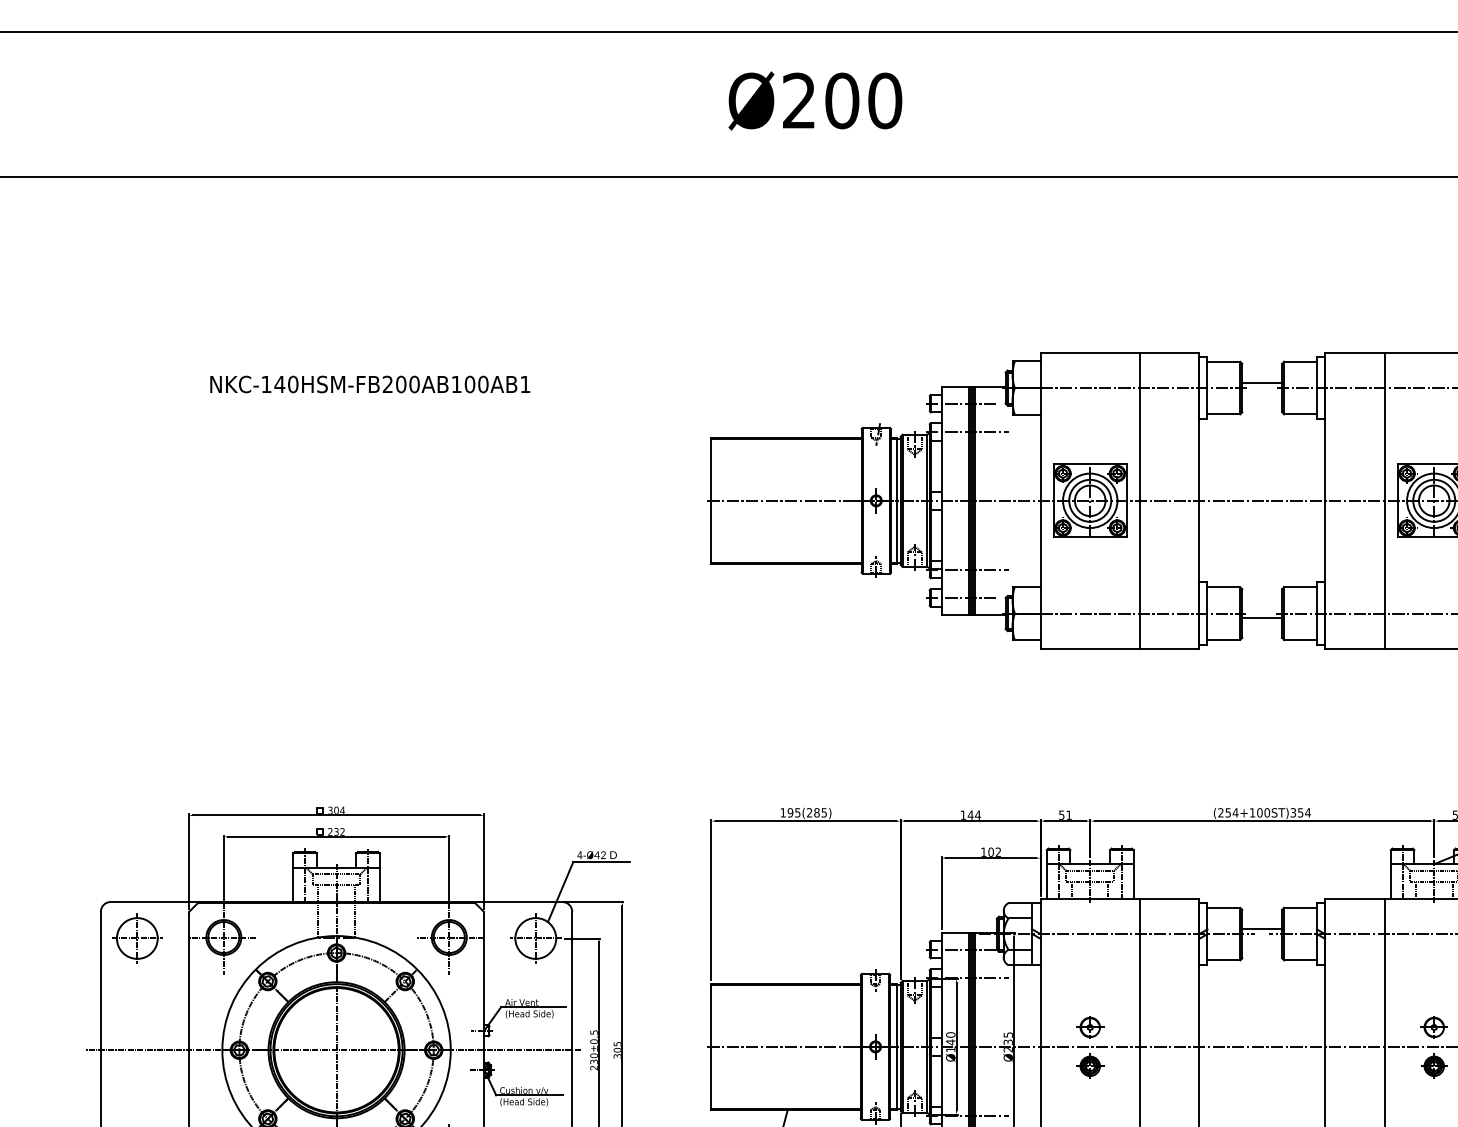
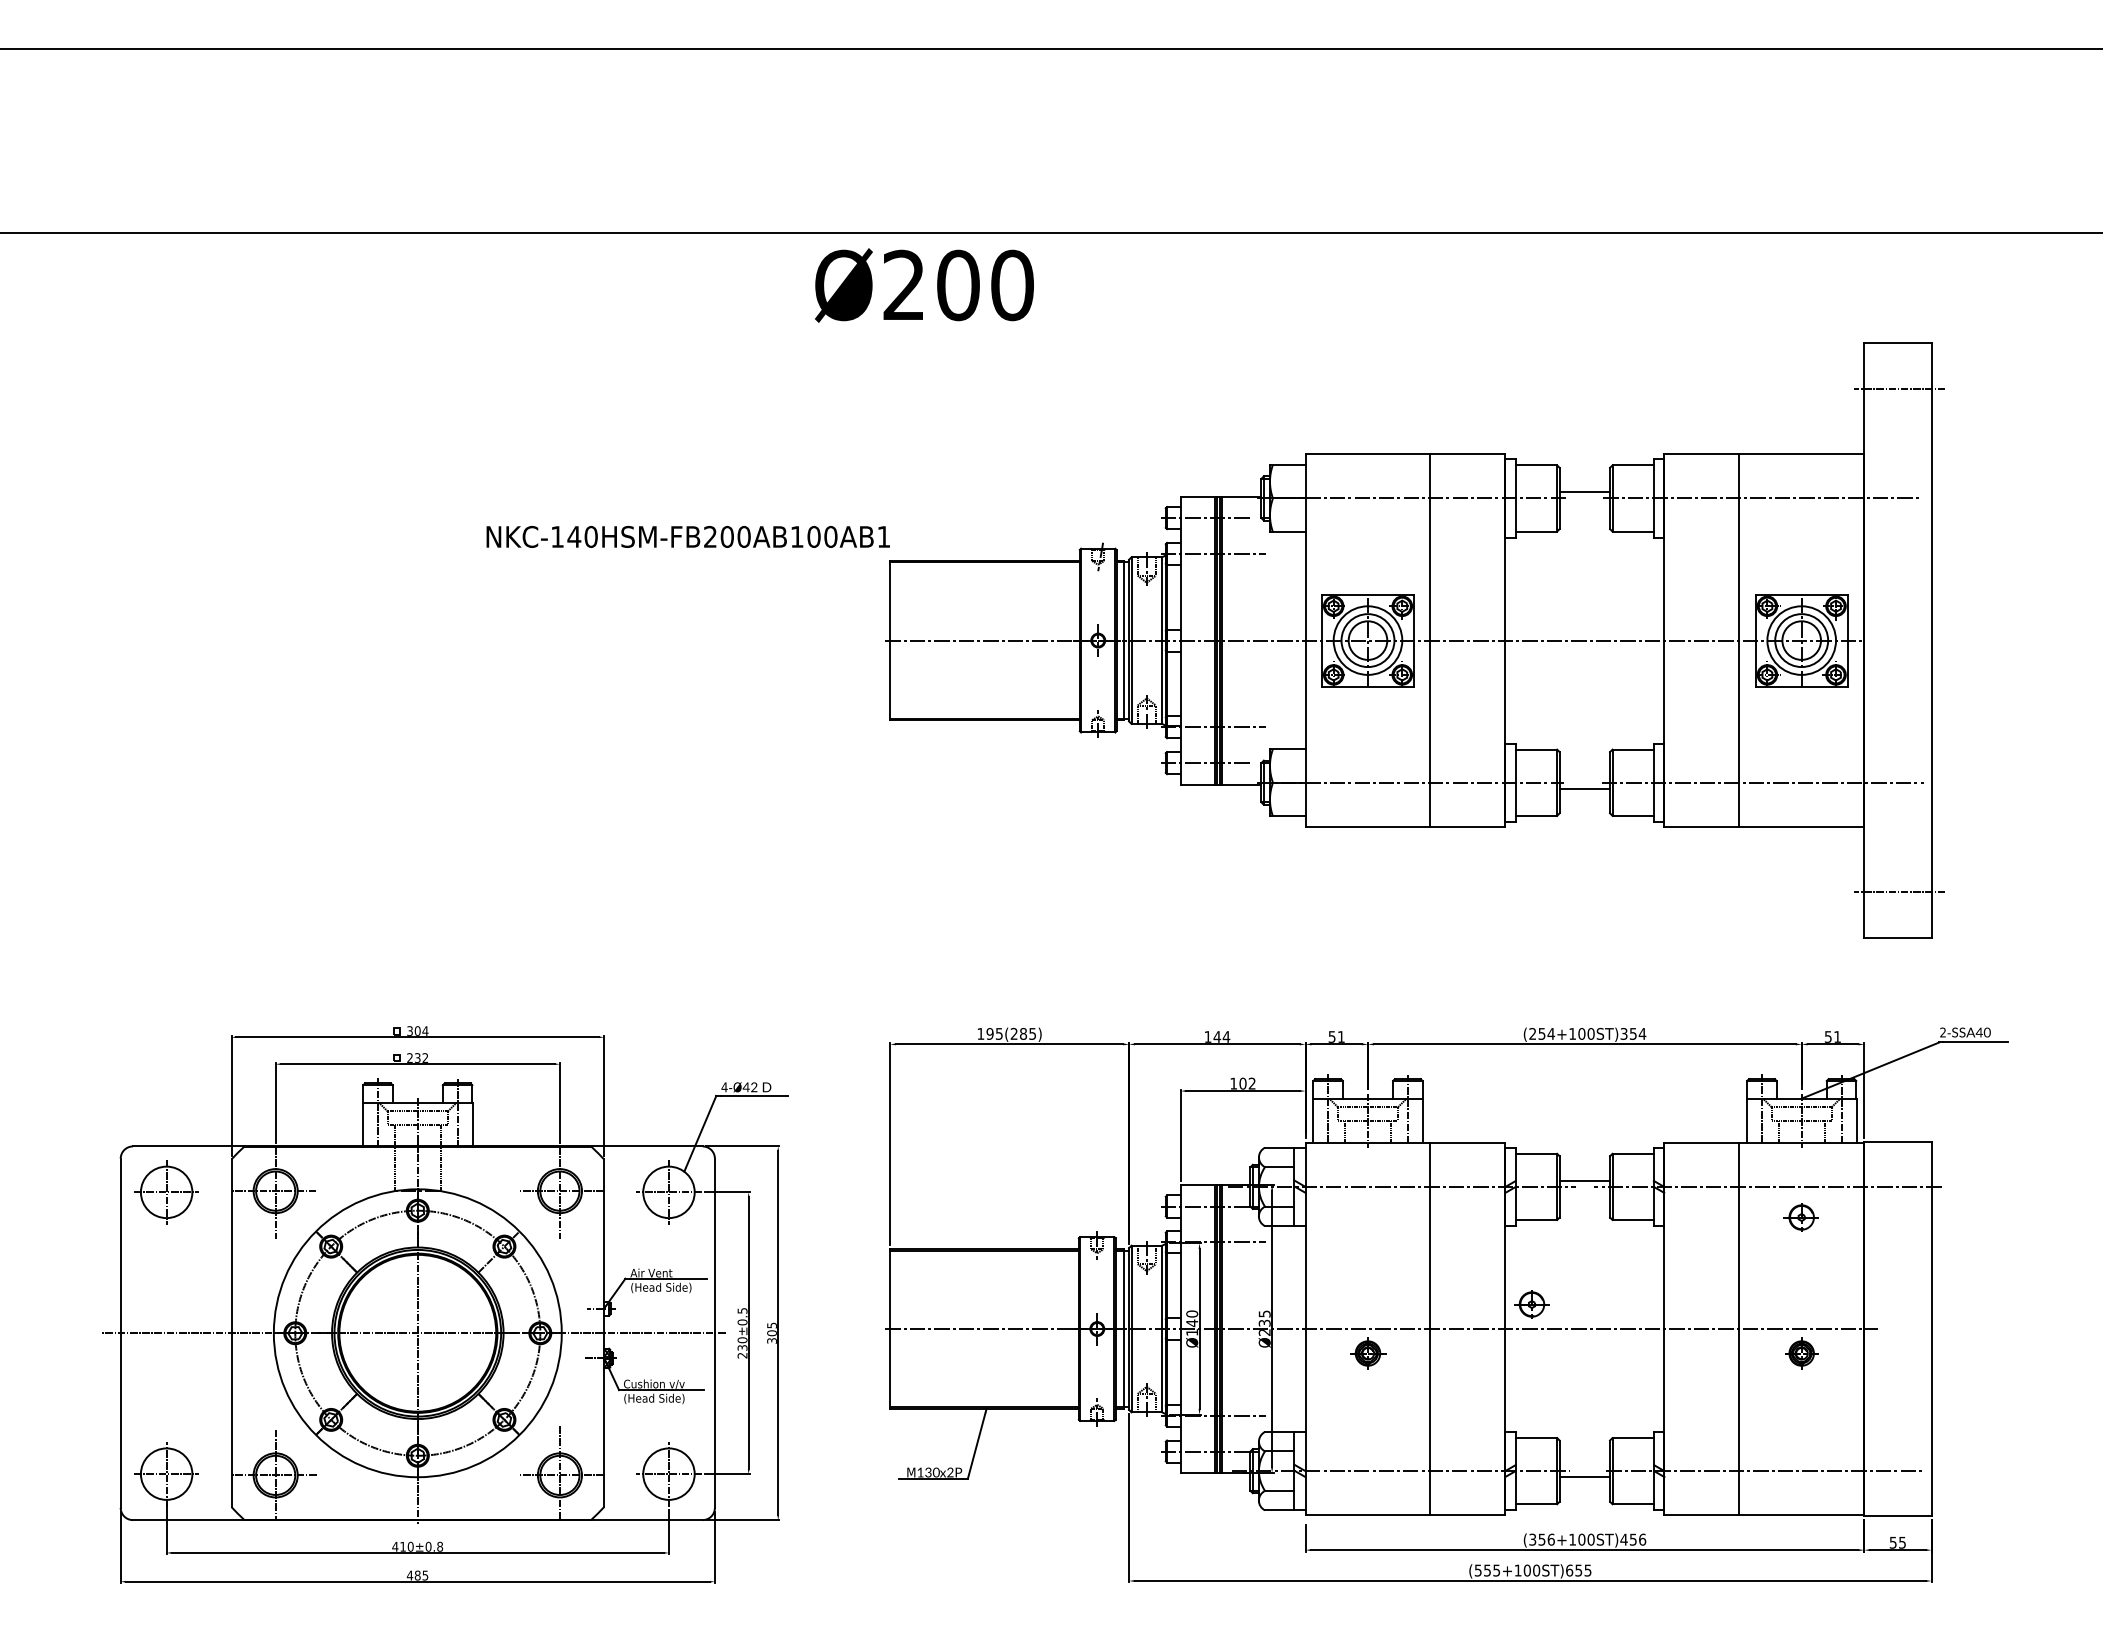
text: (815, 100) -> (924, 285), moved
text: (369, 384) -> (687, 536), moved
part: (1089, 1027) -> (1531, 1304), moved
part: (1433, 1027) -> (1800, 1217), moved

